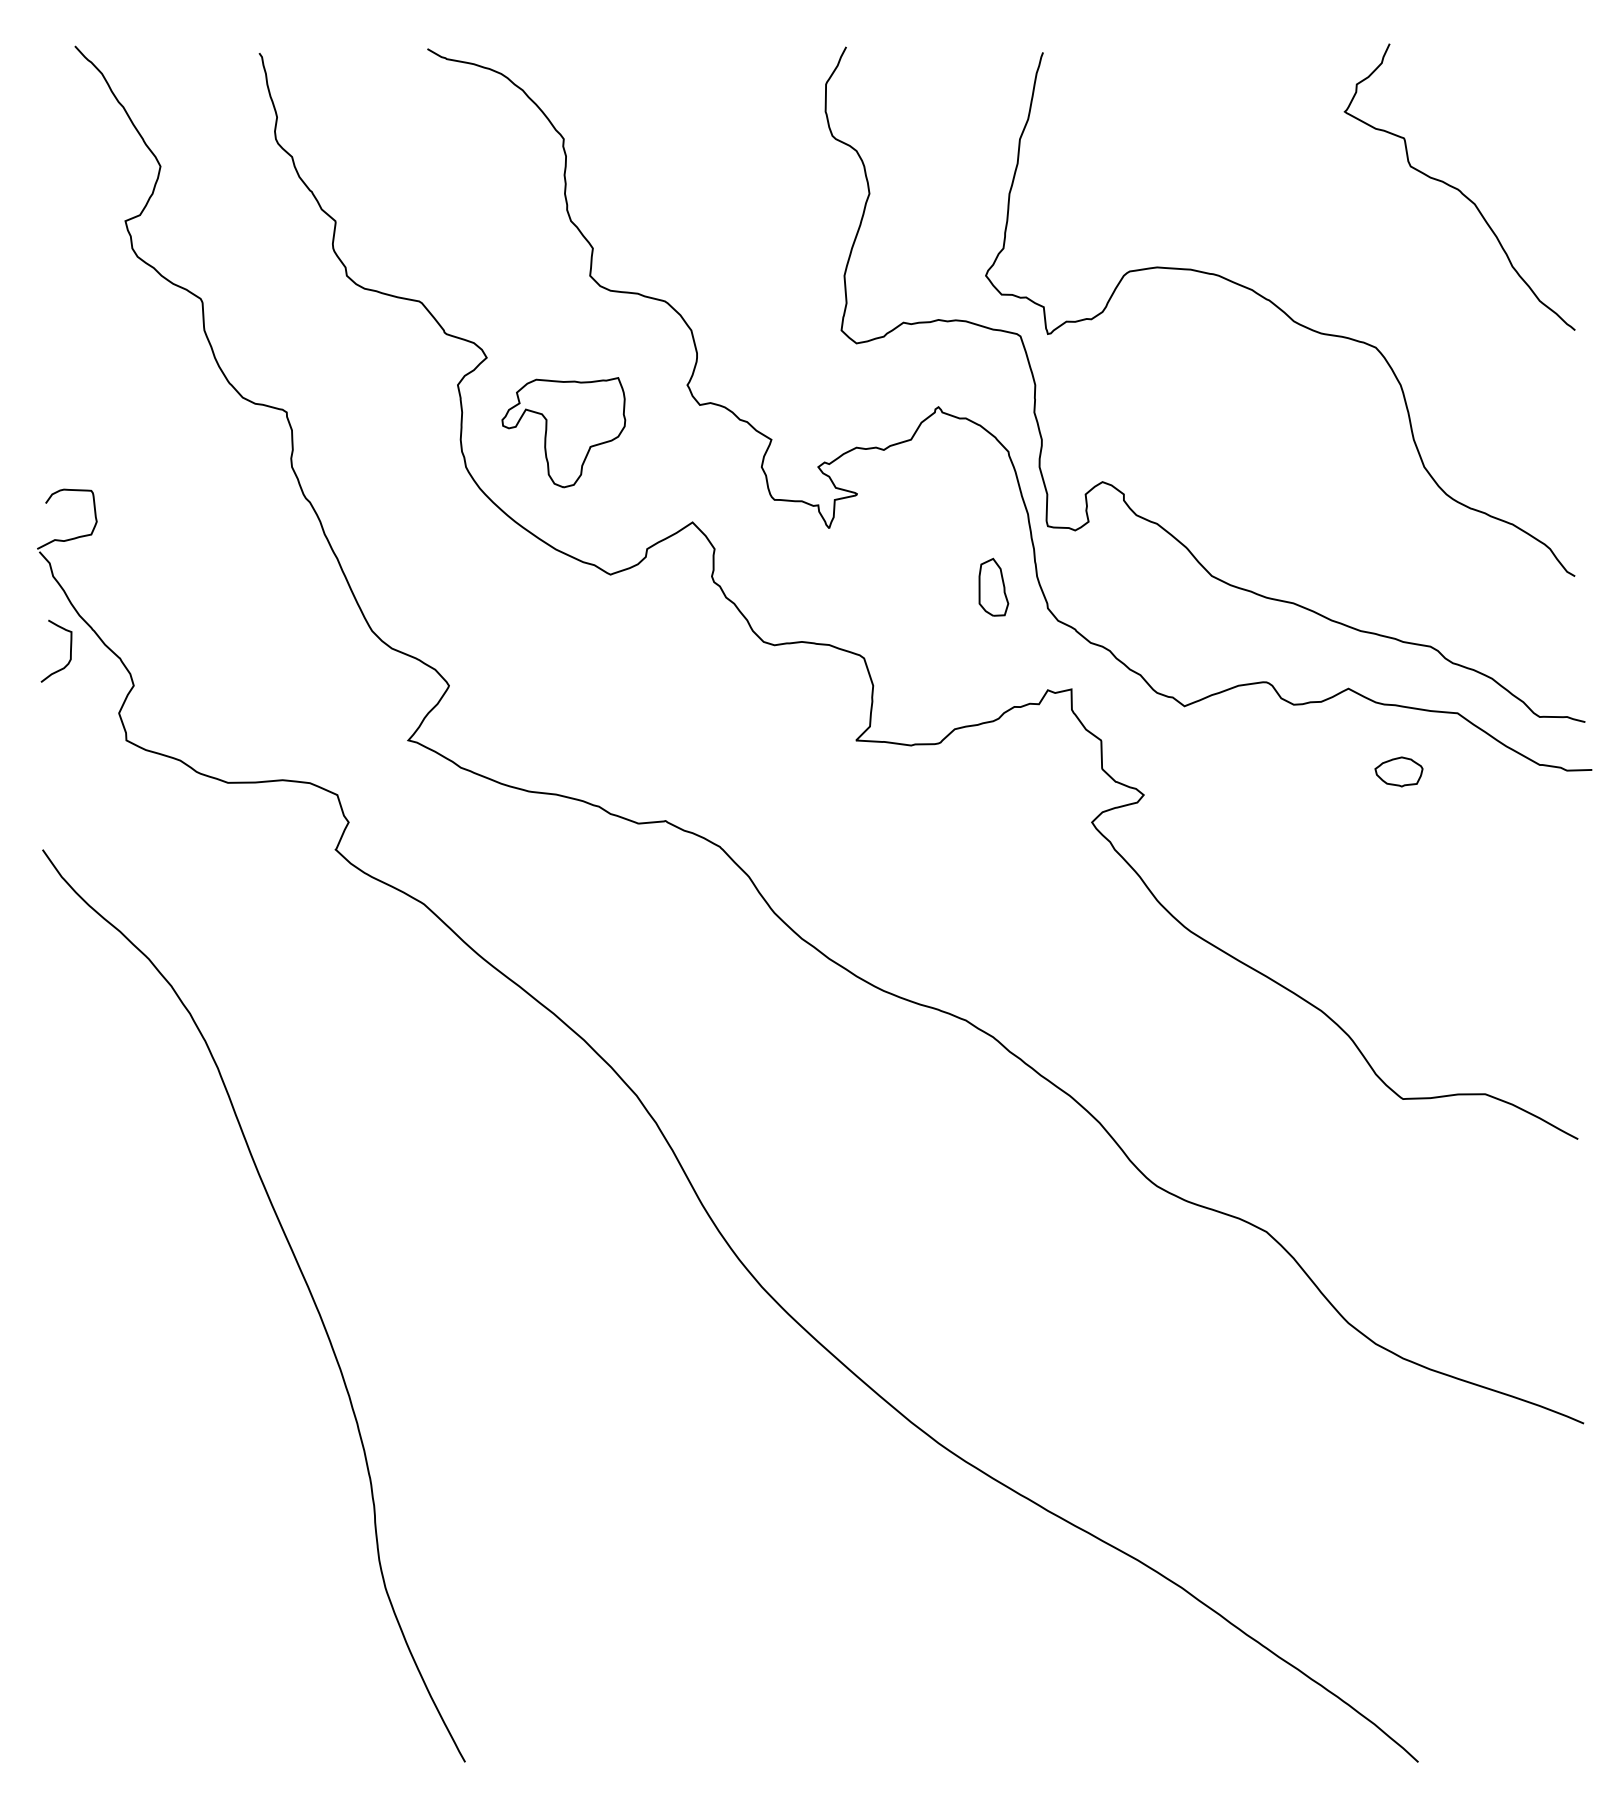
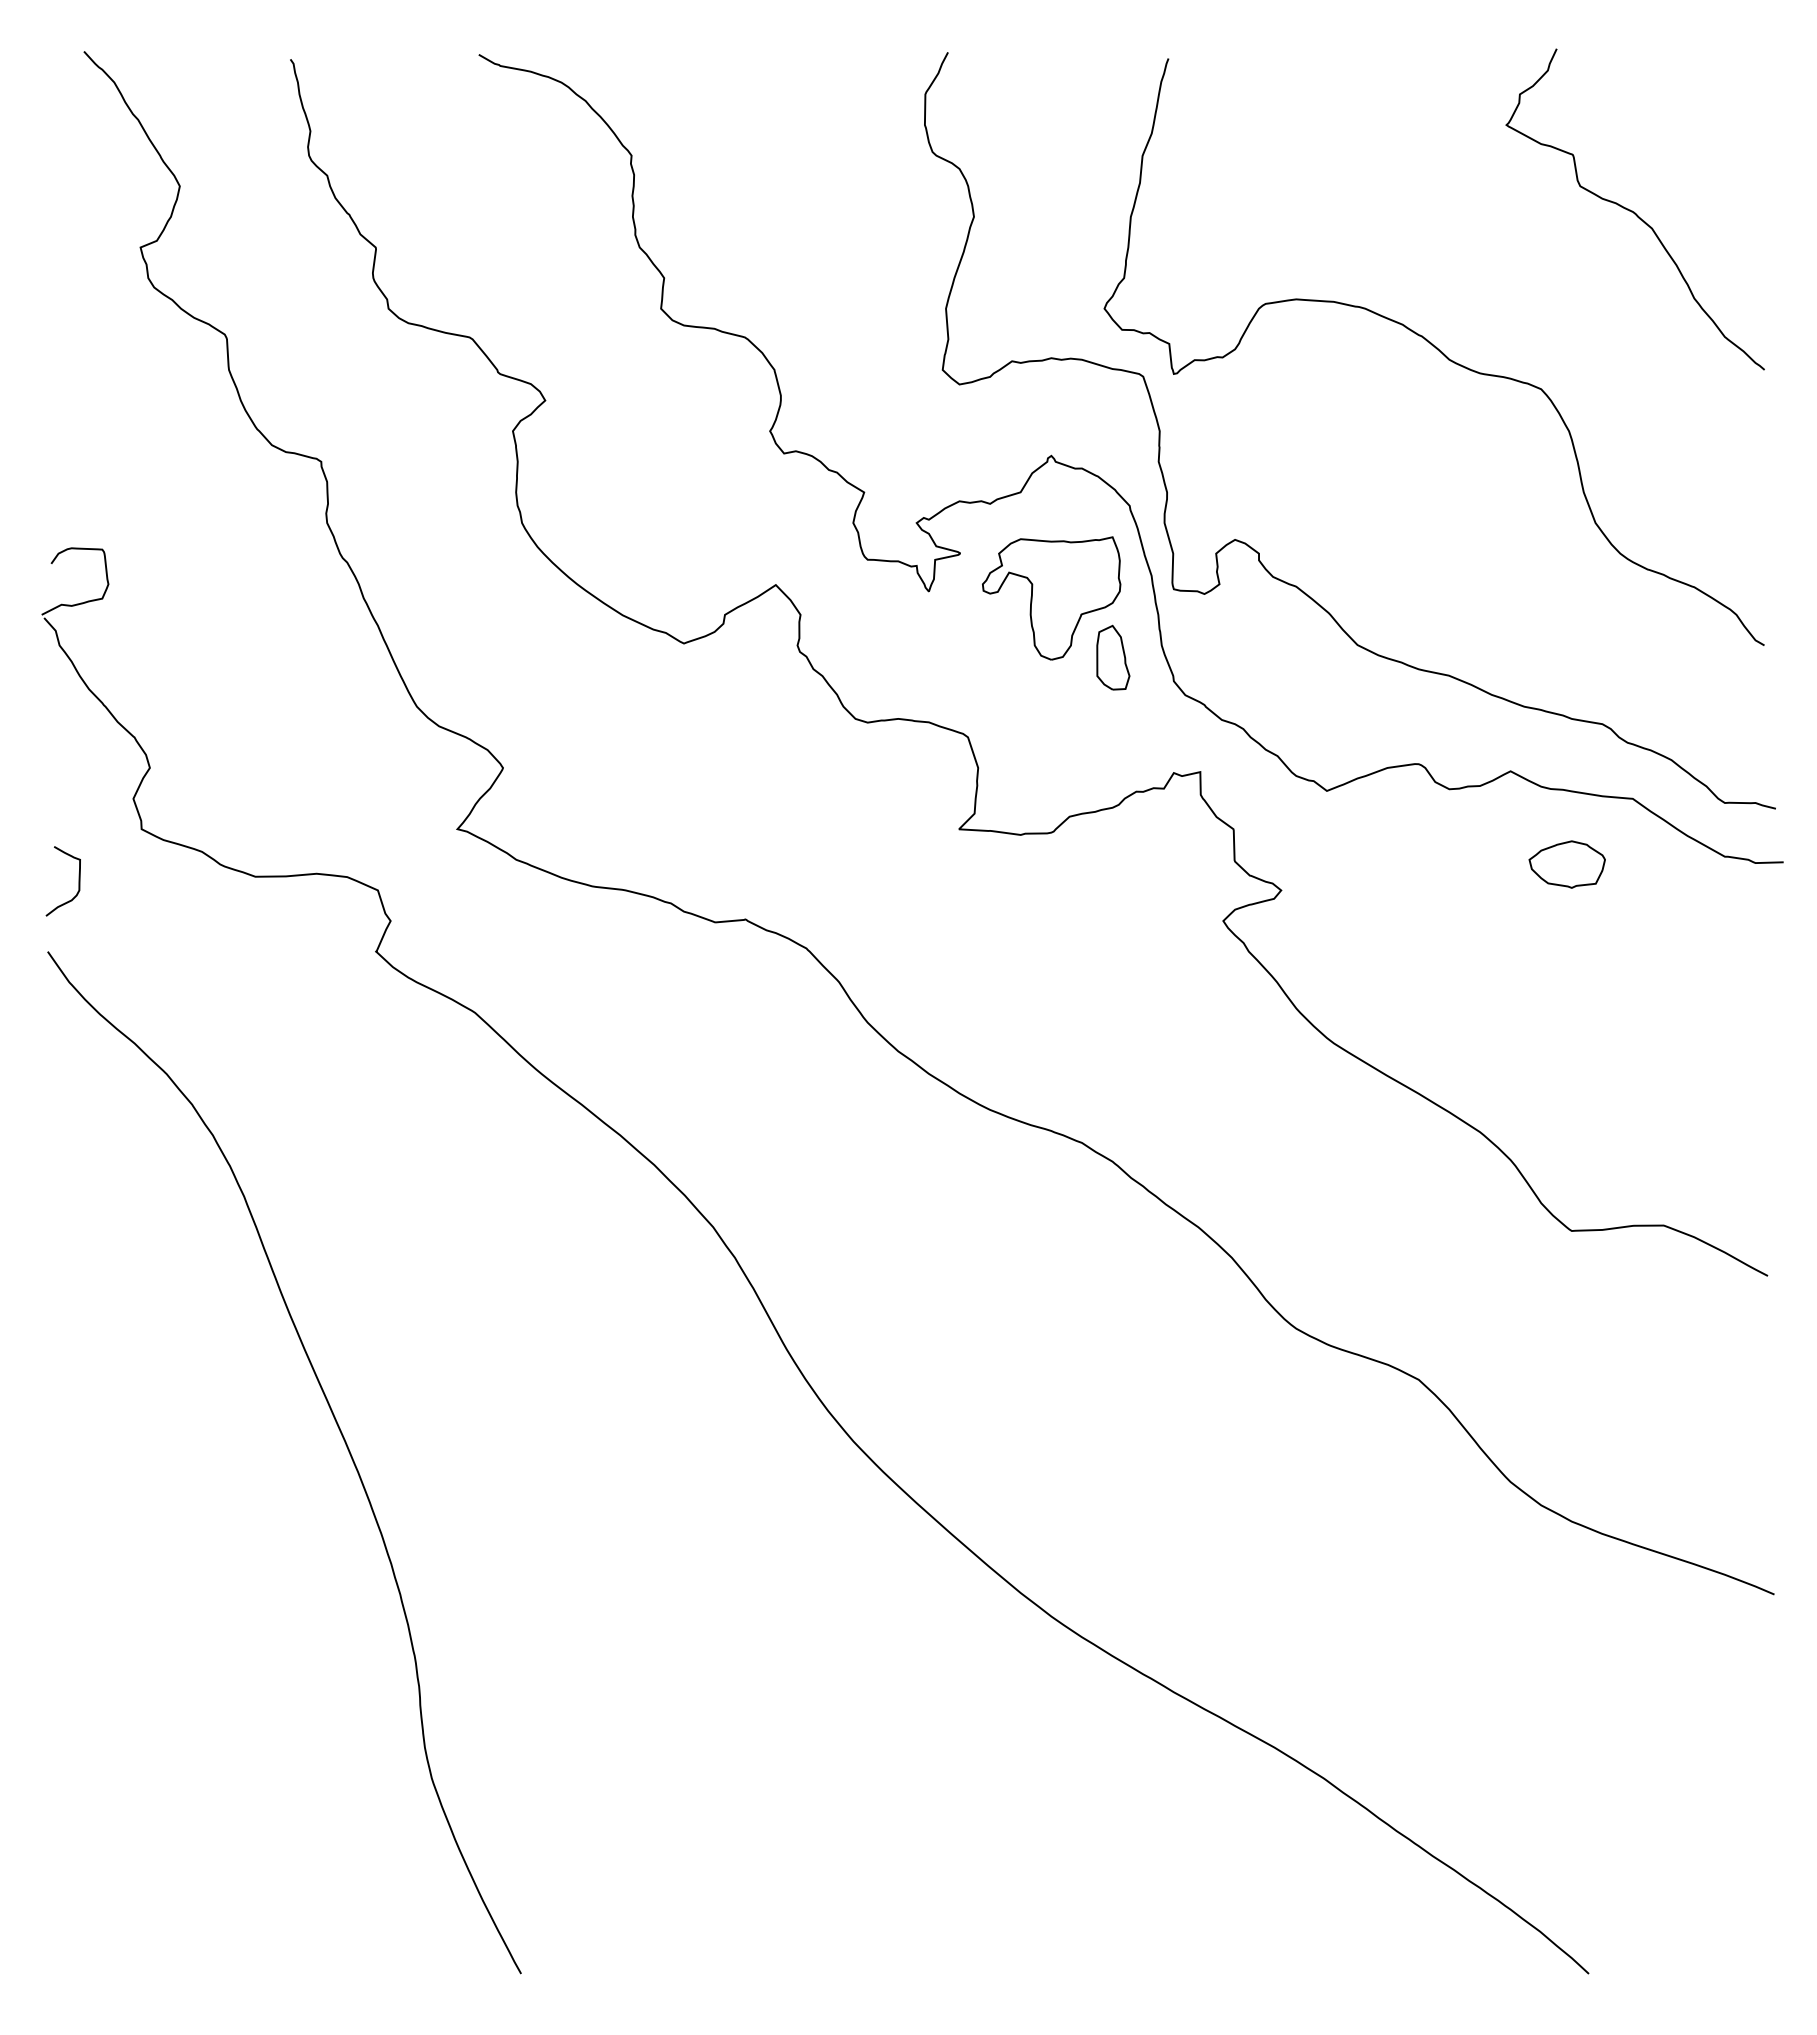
part: (563, 432) -> (1051, 598), moved
curve: (70, 651) -> (78, 881), moved
part: (1398, 771) -> (1566, 864), size x1.43

